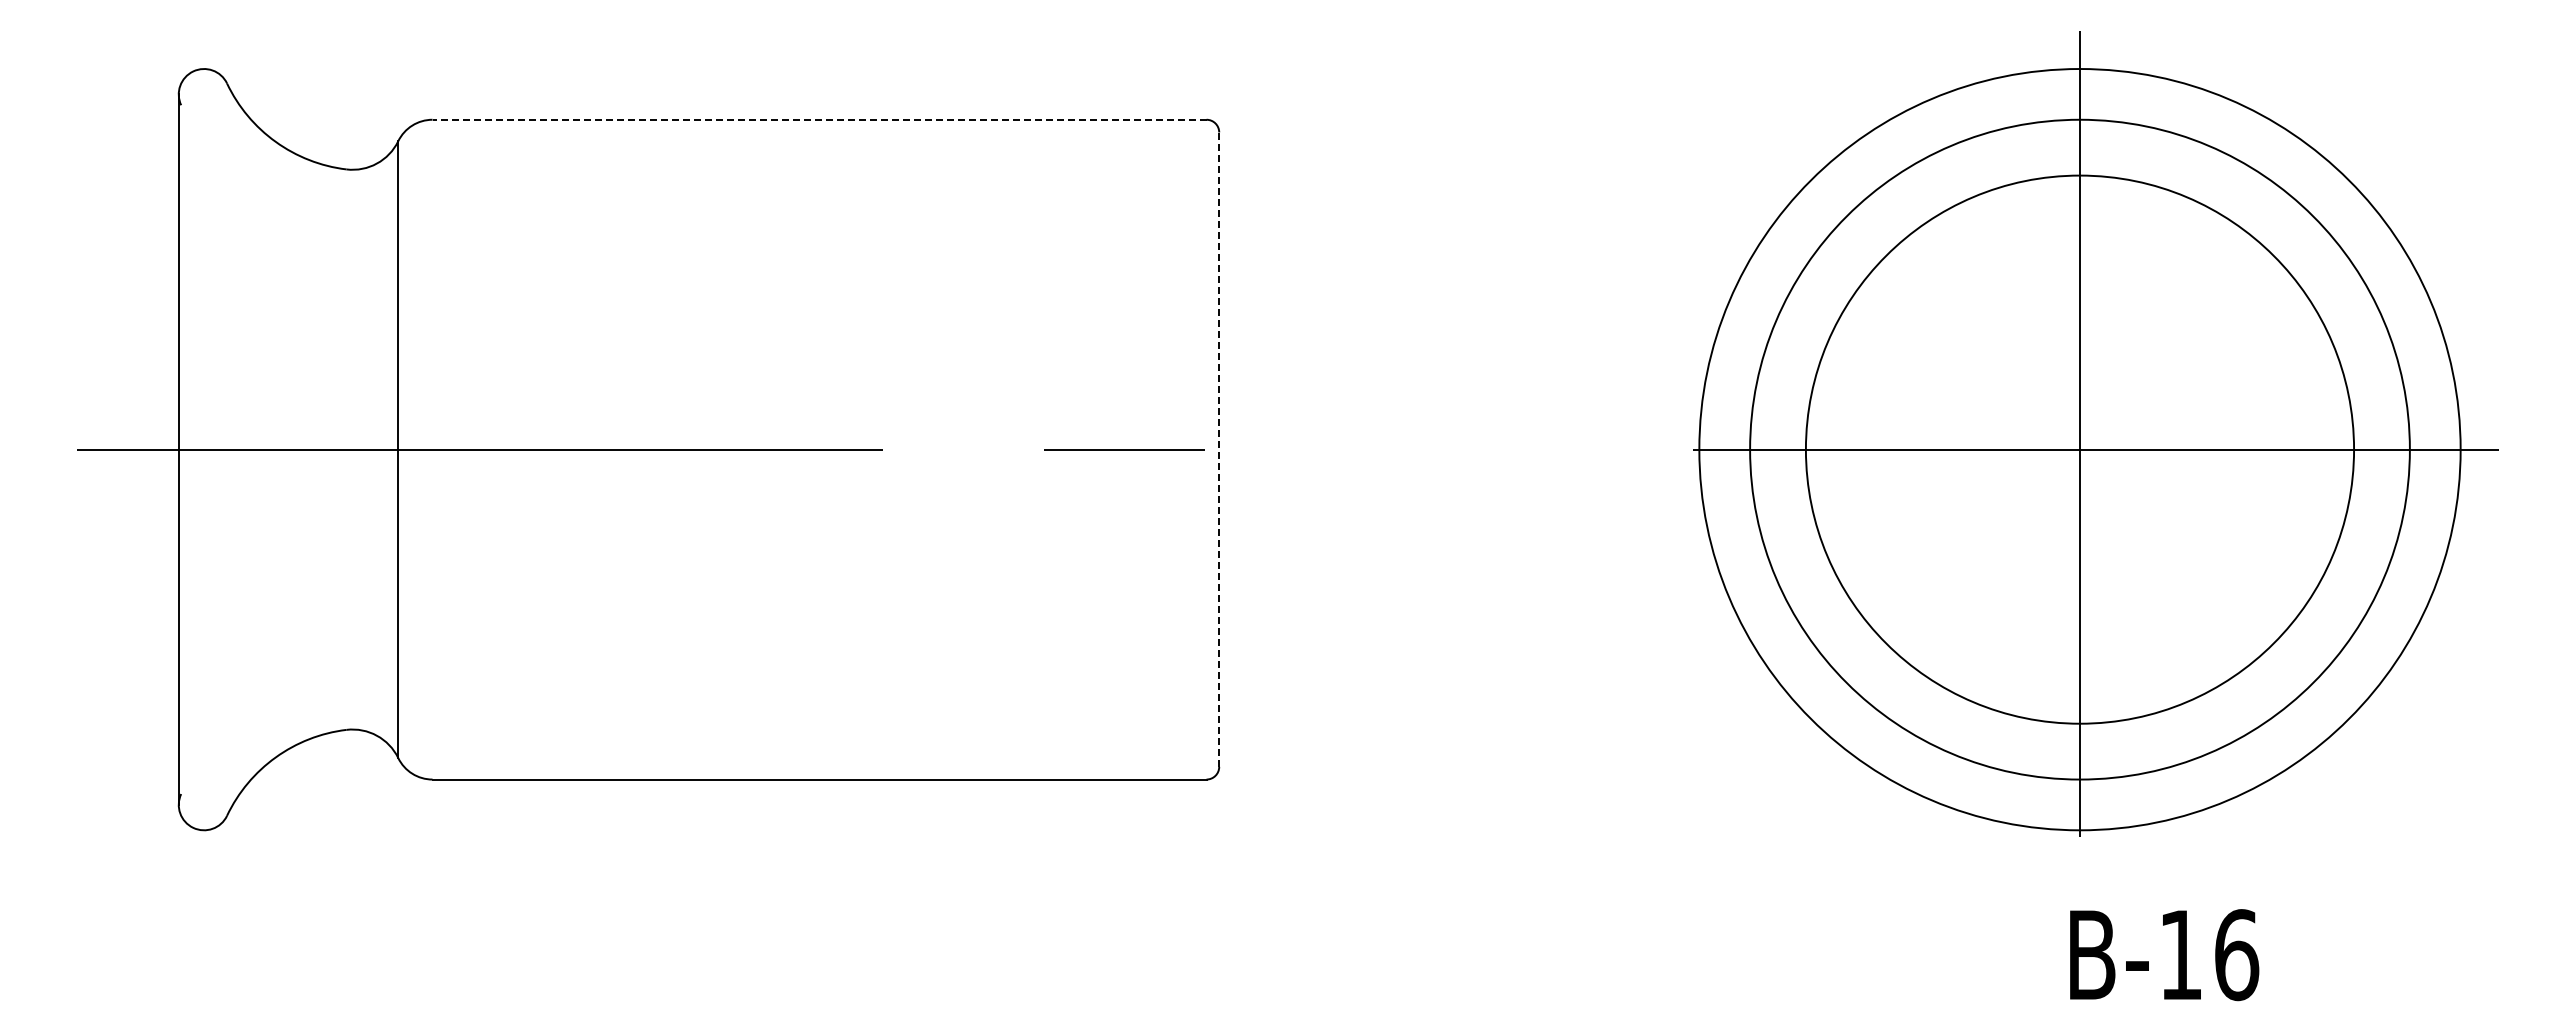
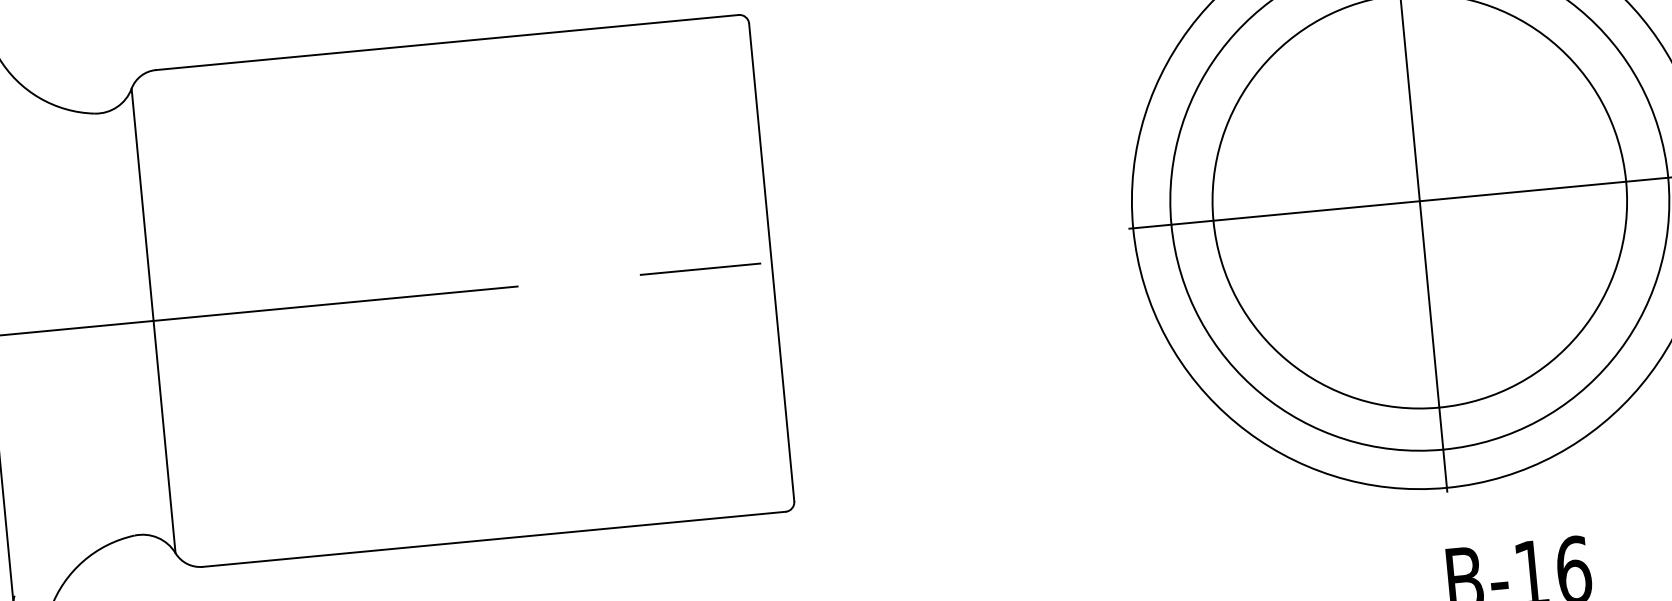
line: (819, 119) -> (447, 42), dashed -> solid
line: (1219, 449) -> (771, 262), dashed -> solid

